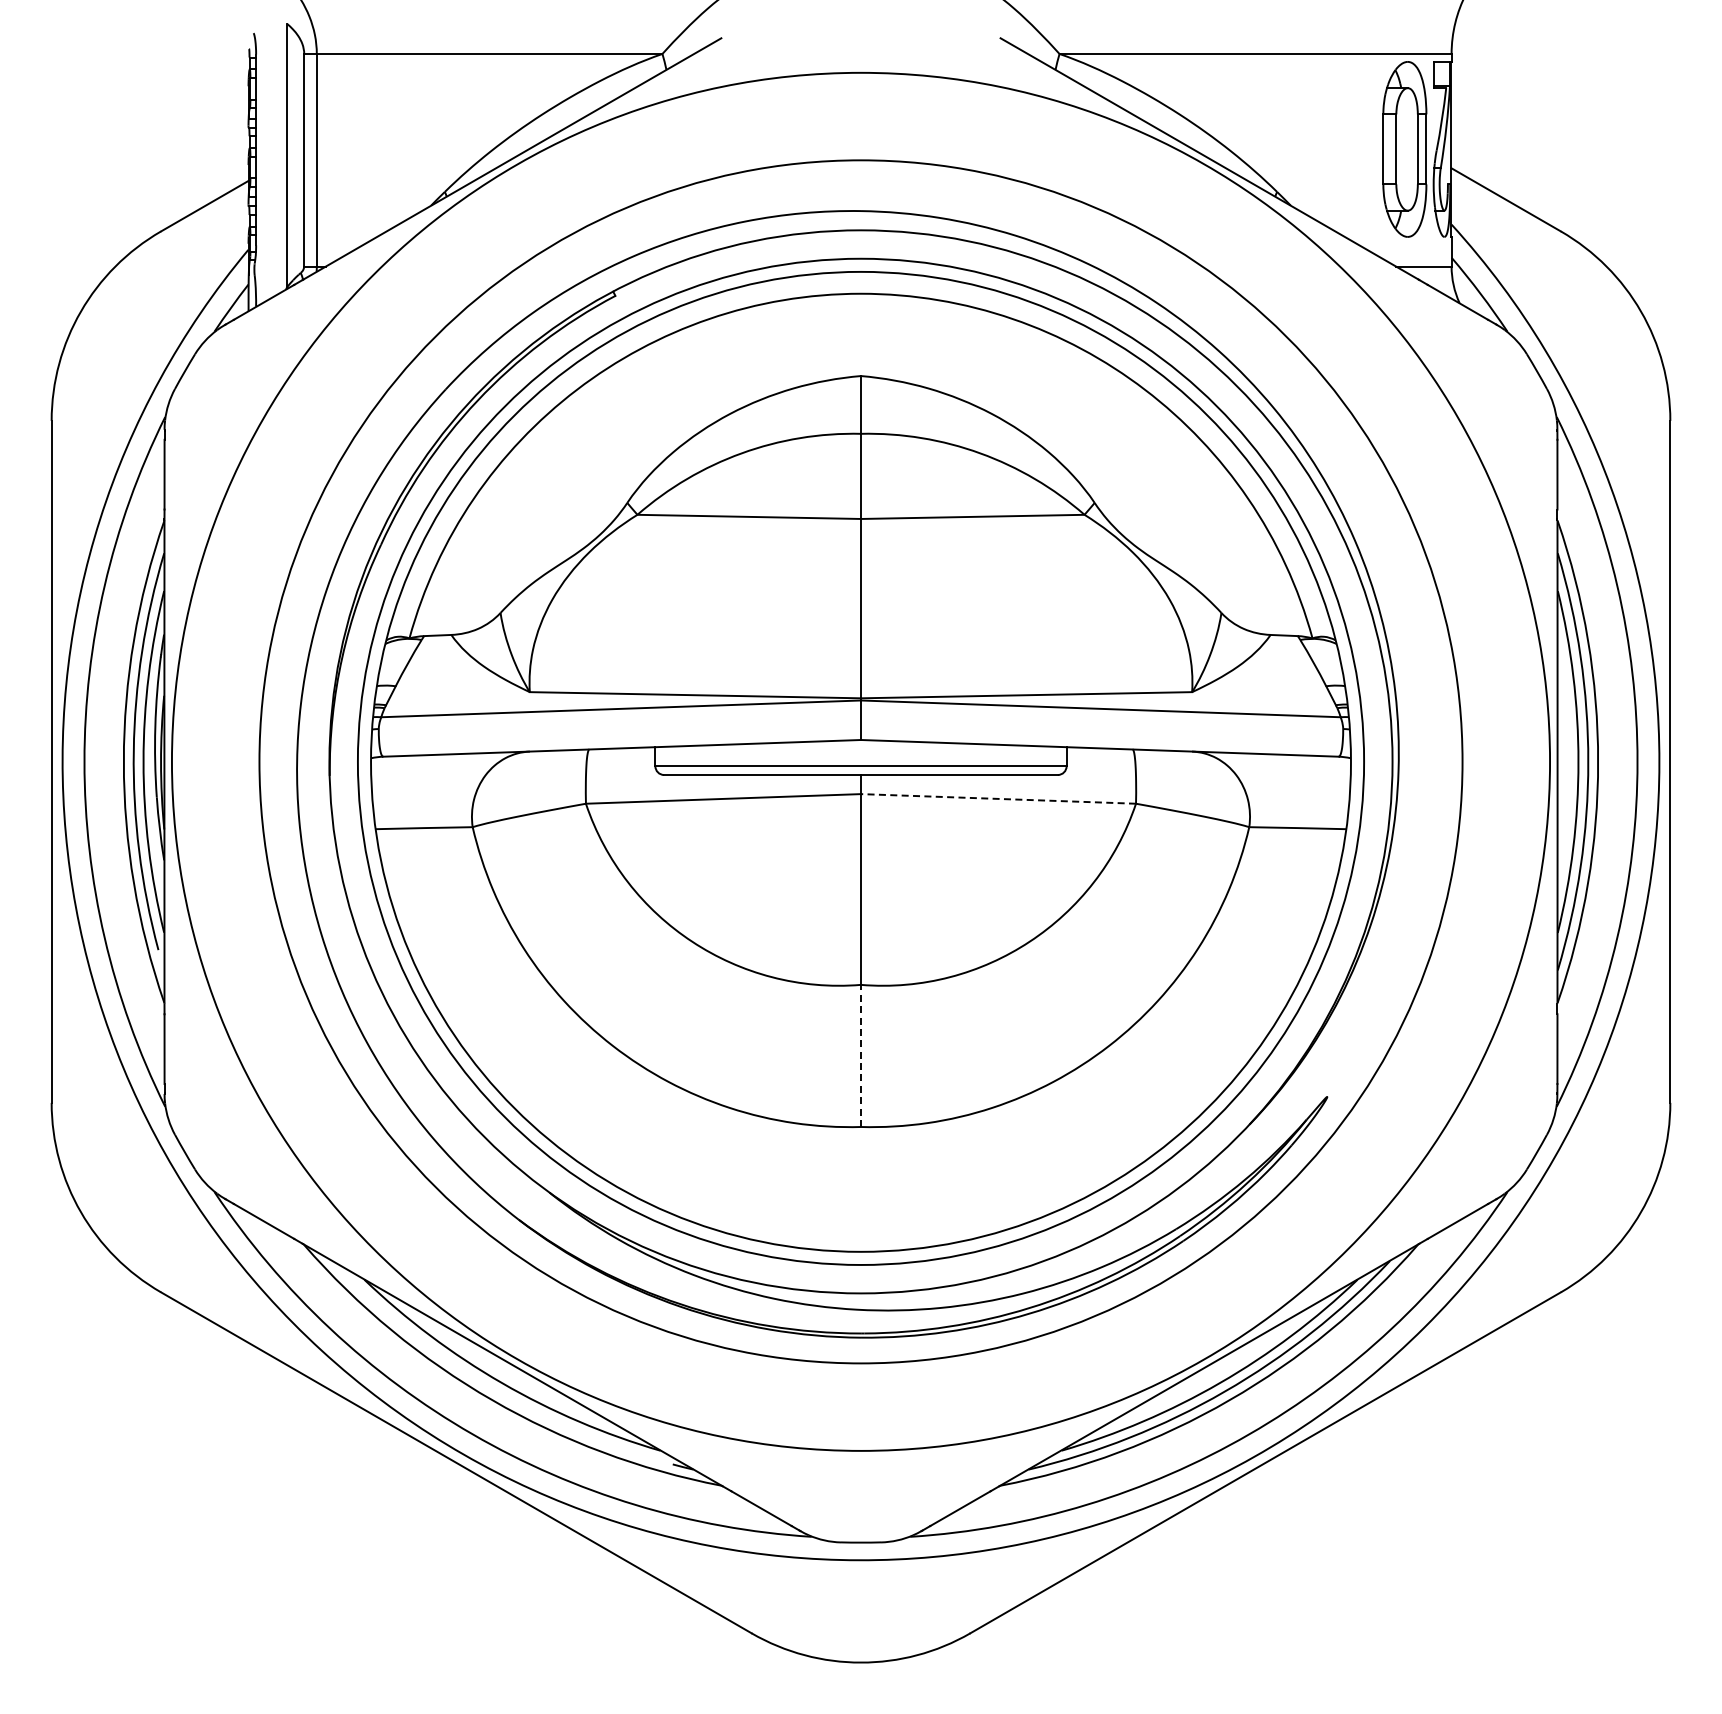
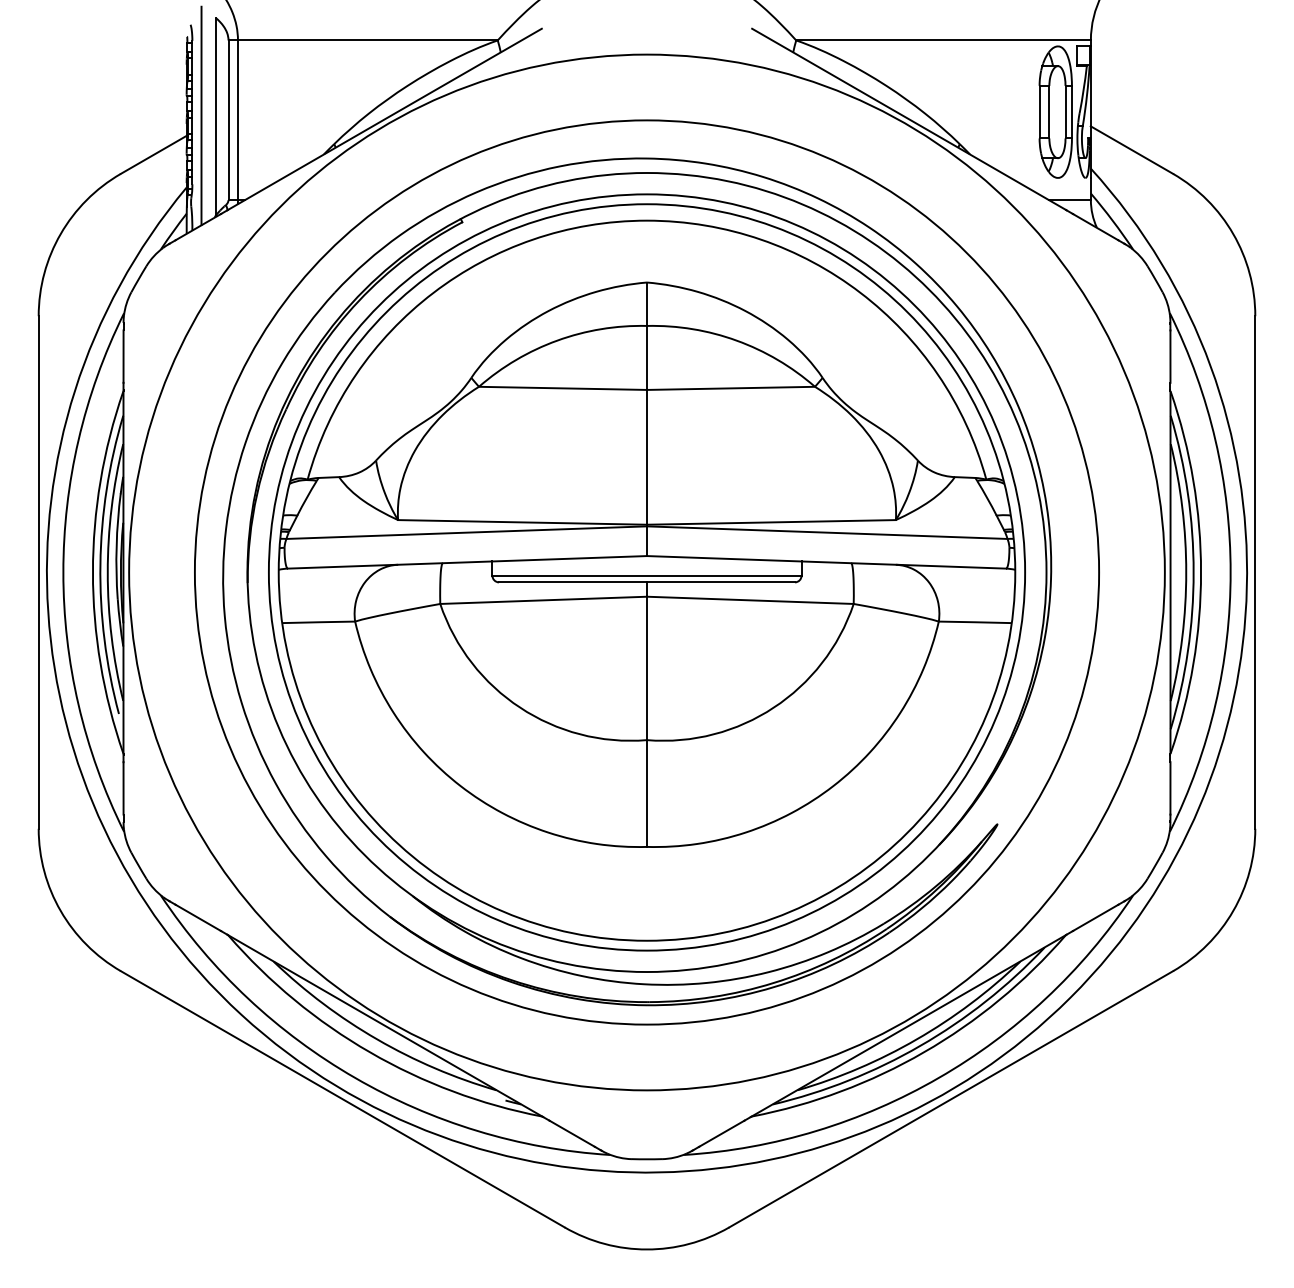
line: (268, 154) -> (201, 116), added
line: (998, 798) -> (750, 600), dashed -> solid
line: (861, 1055) -> (647, 793), dashed -> solid

